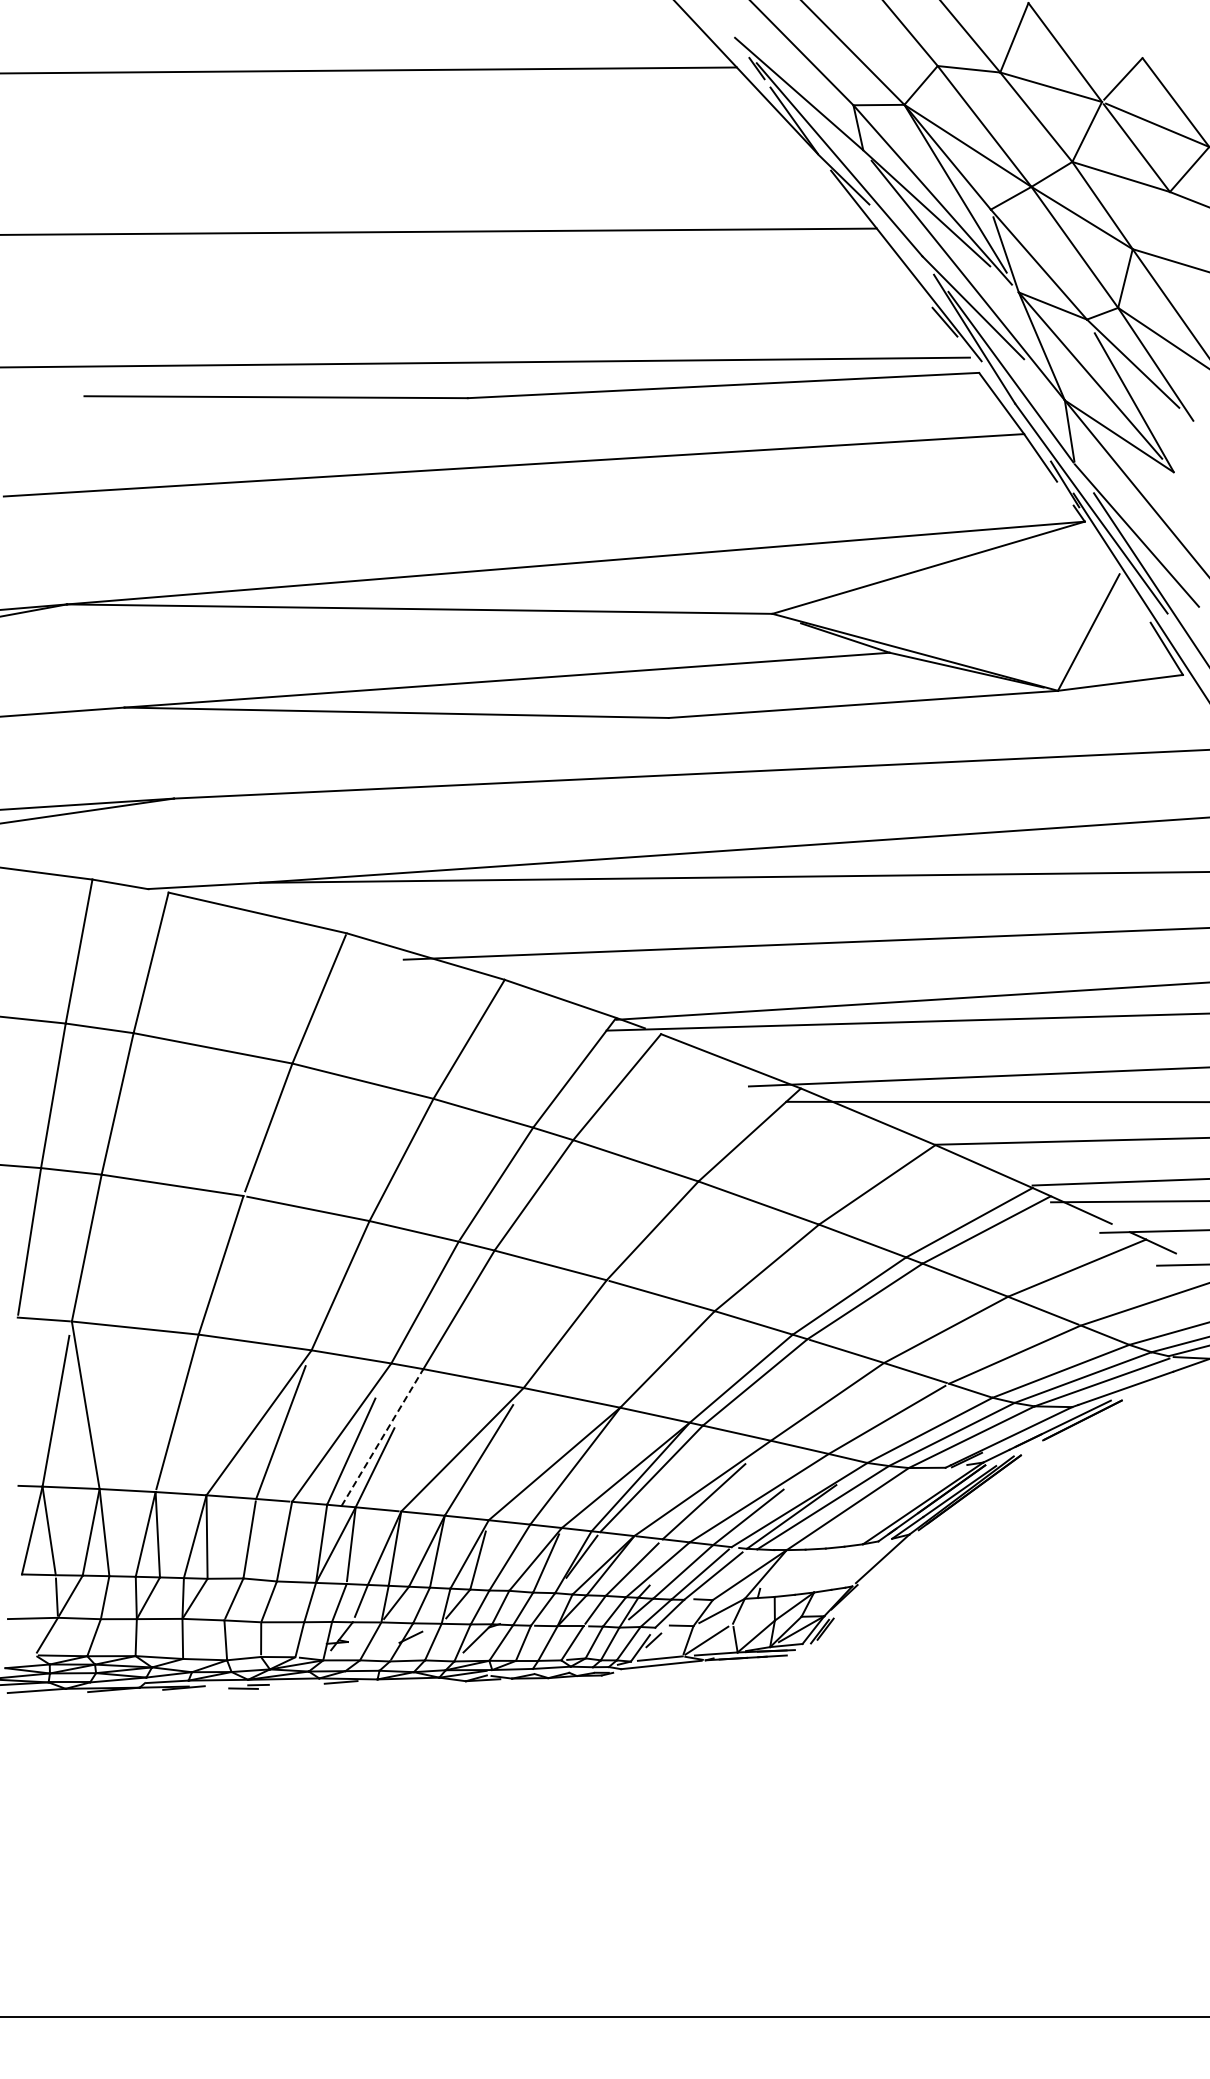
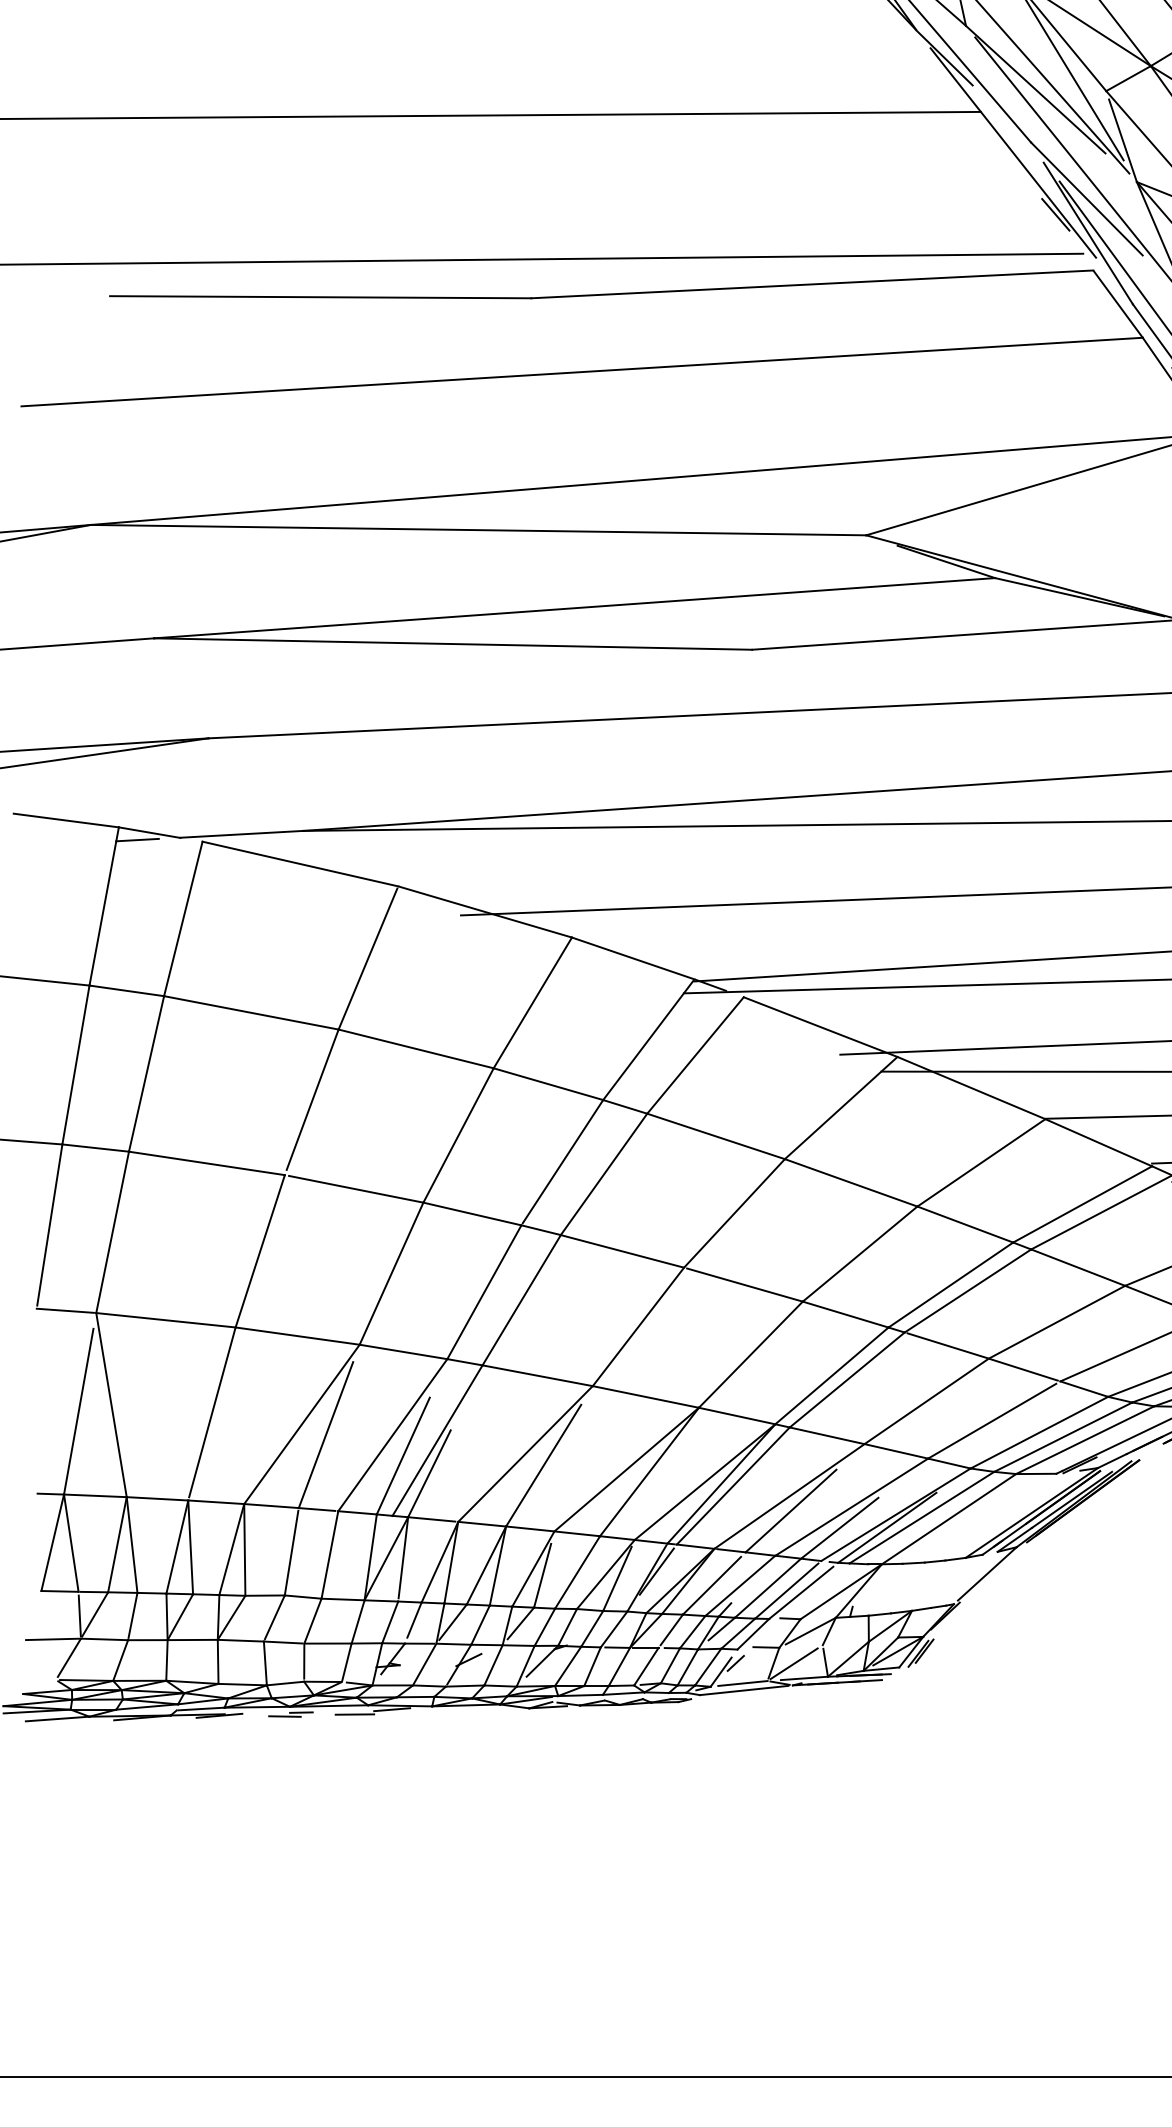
line: (109, 891) -> (137, 840), added
line: (382, 1437) -> (437, 1440), dashed -> solid
line: (306, 1686) -> (354, 1714), added

